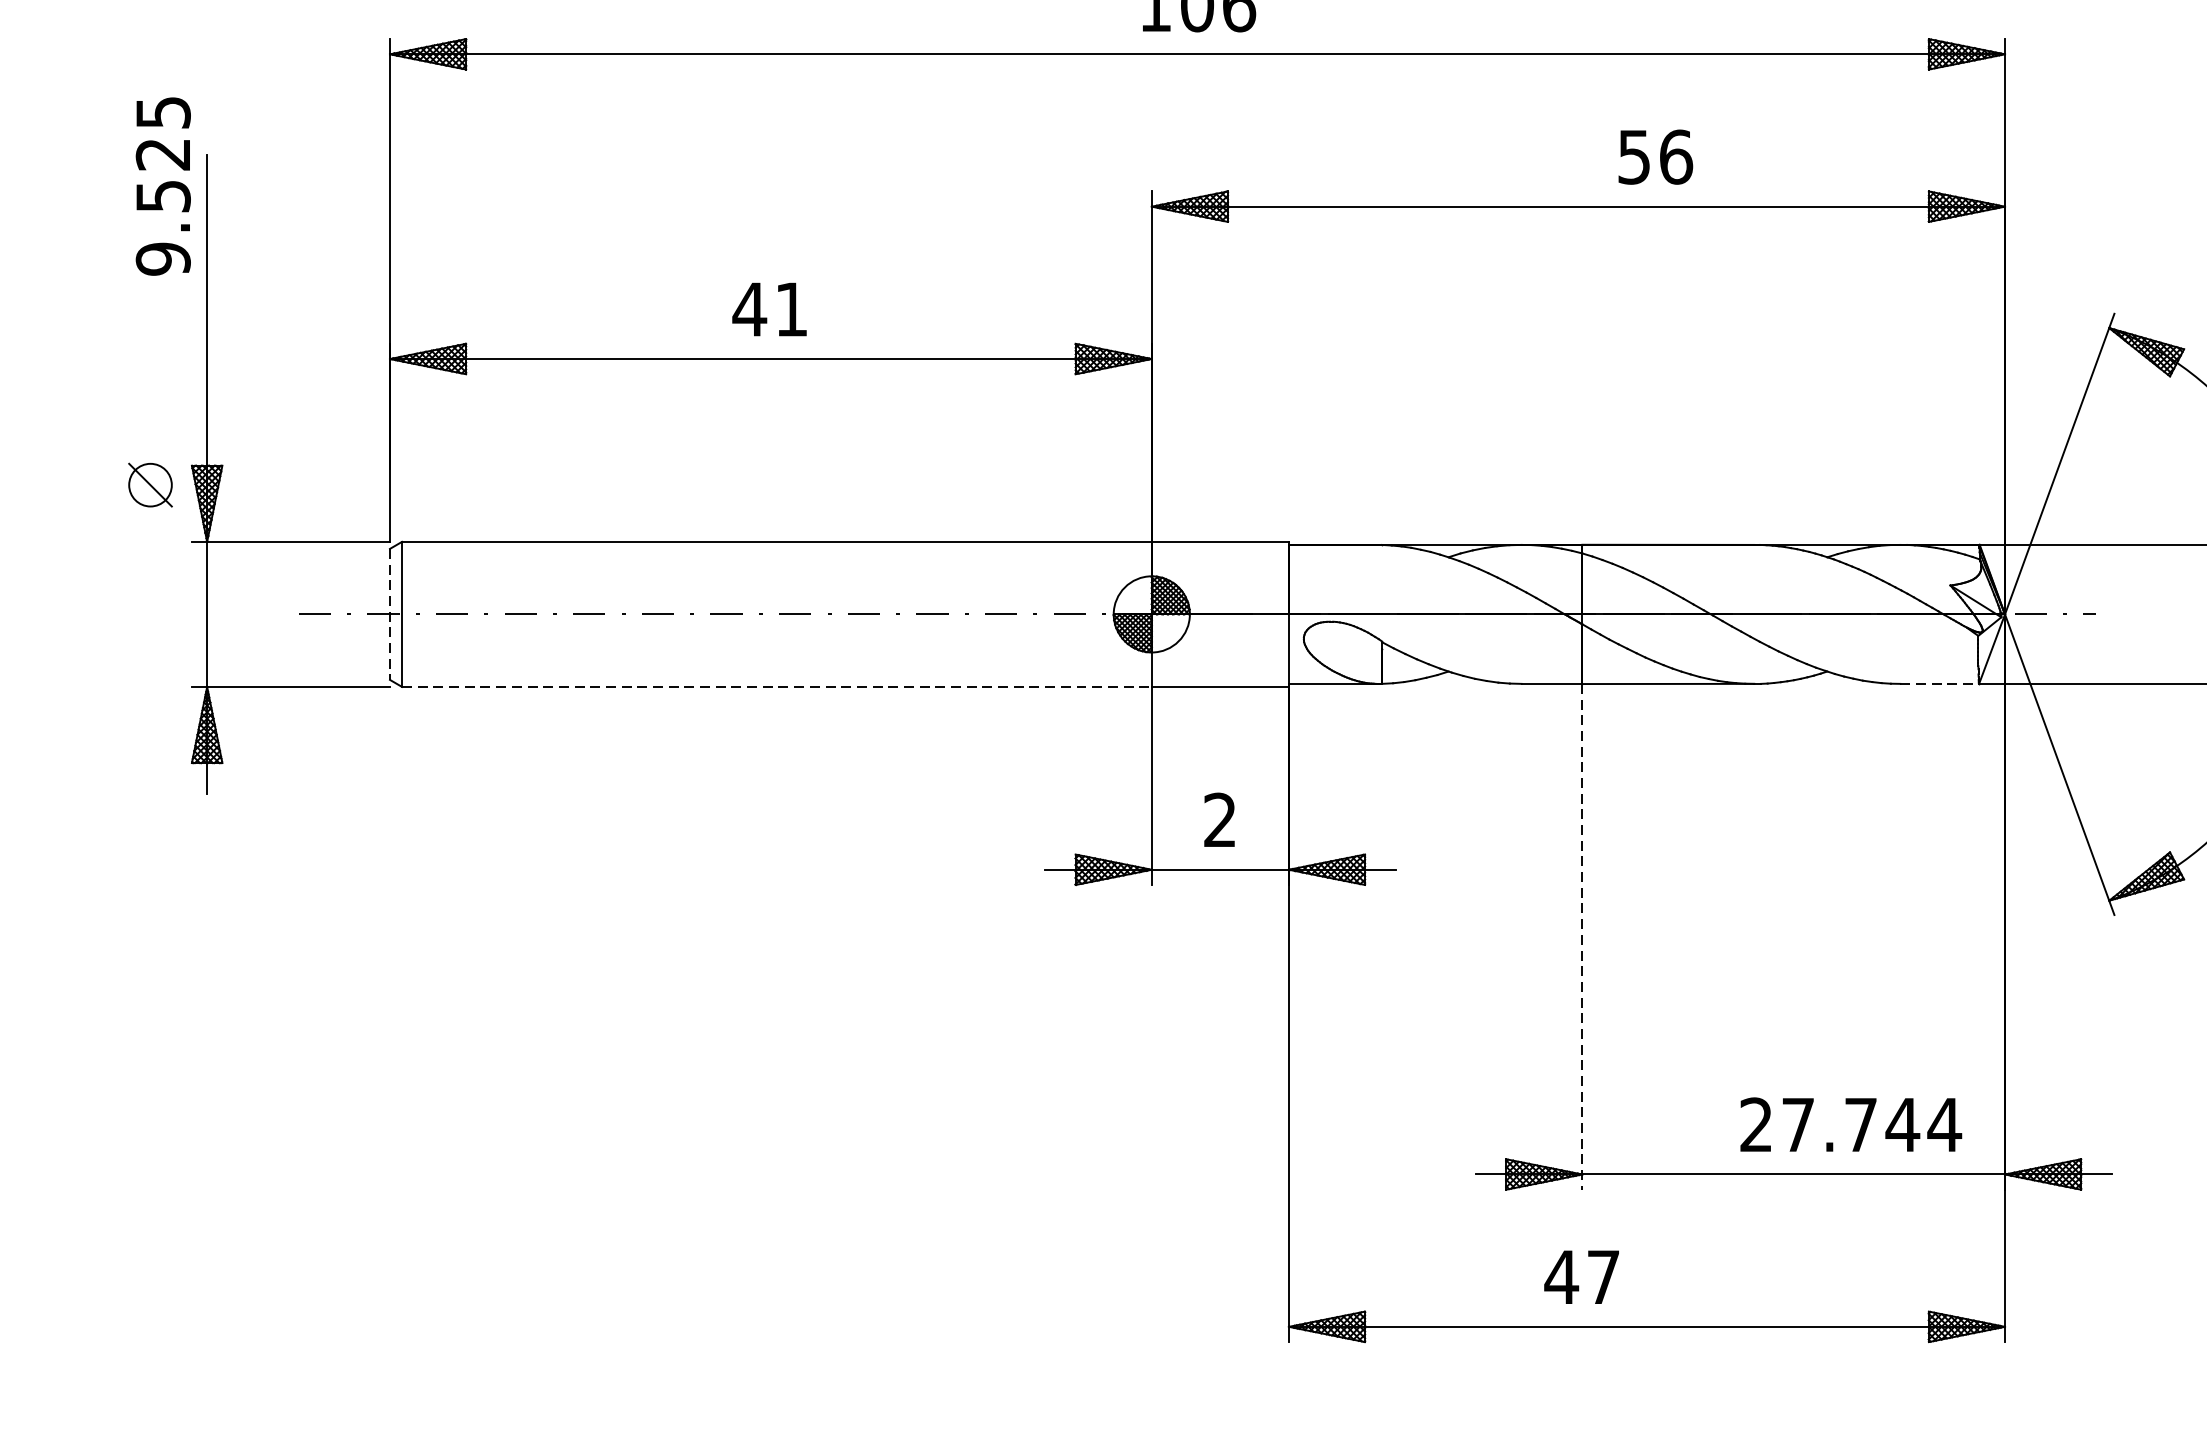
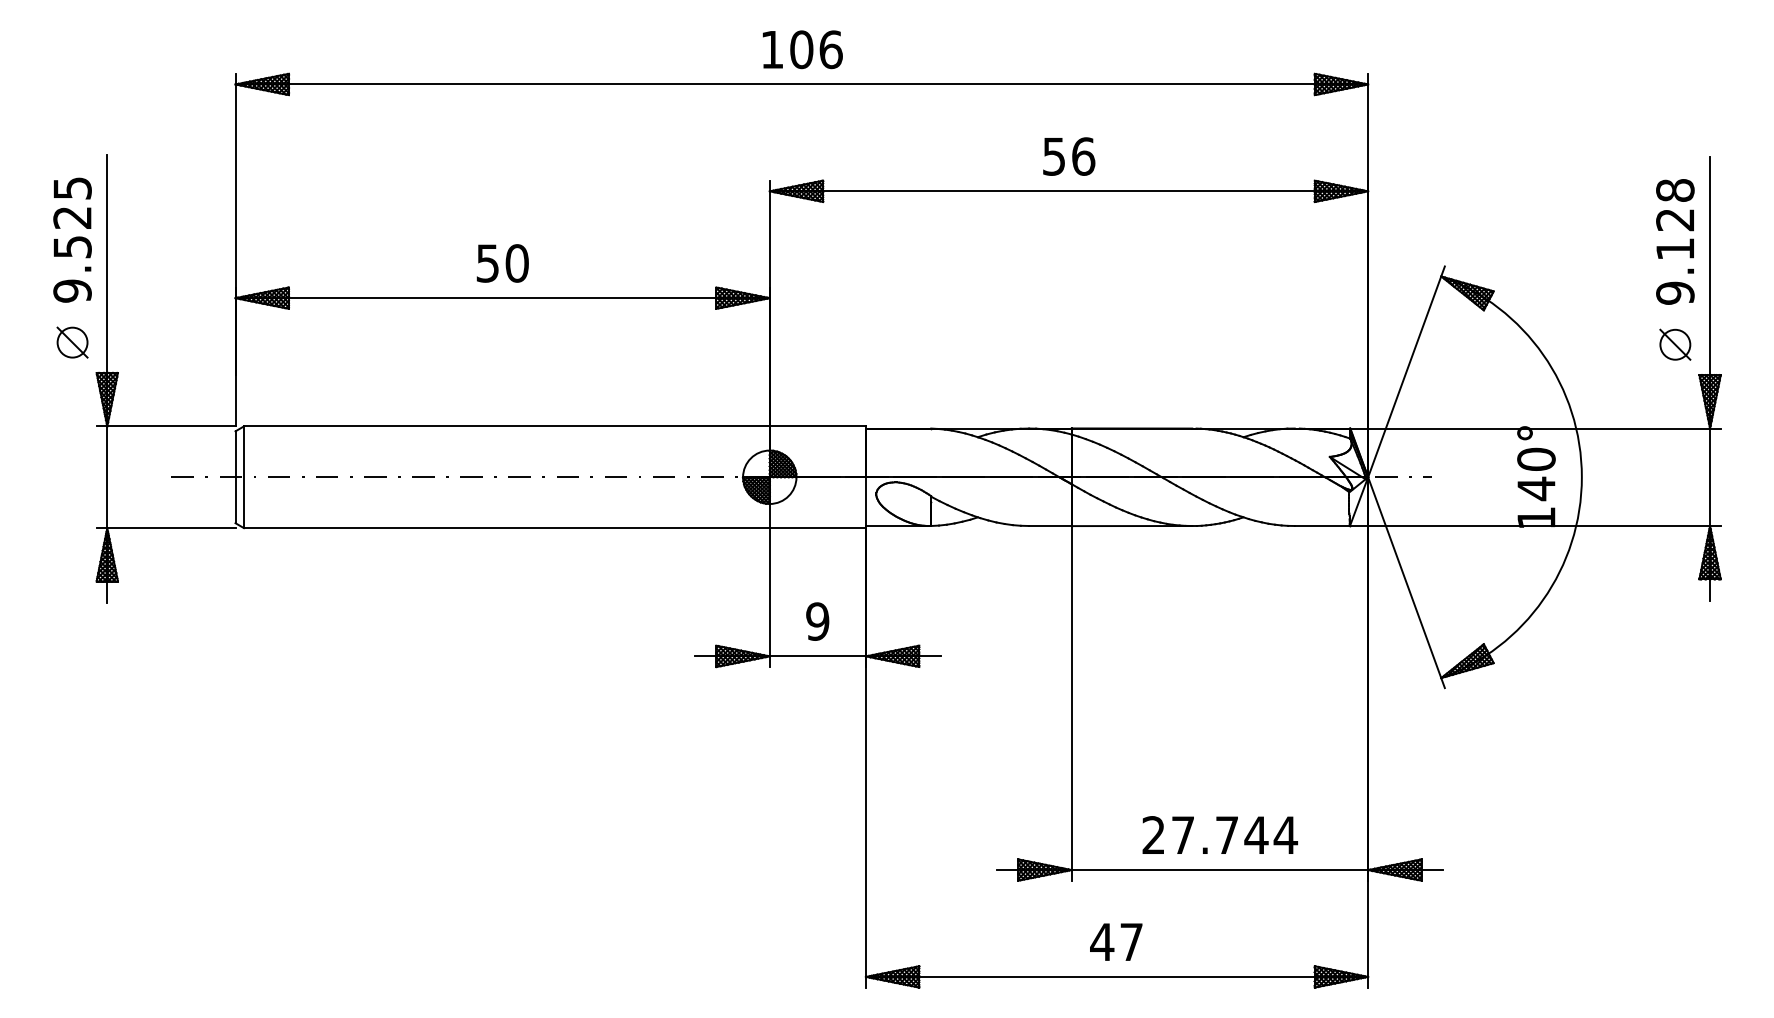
text: (1656, 157) -> (1069, 156), moved
text: (163, 185) -> (72, 239), moved
text: (769, 309) -> (501, 263), 41 -> 50
part: (150, 484) -> (72, 342), moved
line: (389, 614) -> (235, 477), dashed -> solid
line: (1939, 684) -> (1322, 526), dashed -> solid
line: (776, 687) -> (506, 528), dashed -> solid
text: (1219, 820) -> (817, 621), 2 -> 9
line: (1582, 936) -> (1071, 703), dashed -> solid
text: (1850, 1123) -> (1219, 834), moved
text: (1582, 1276) -> (1116, 941), moved

